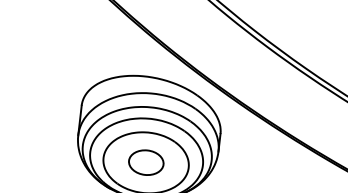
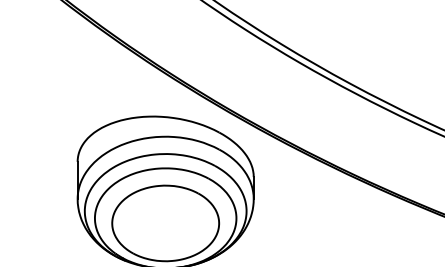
part: (145, 162) -> (165, 223), removed

